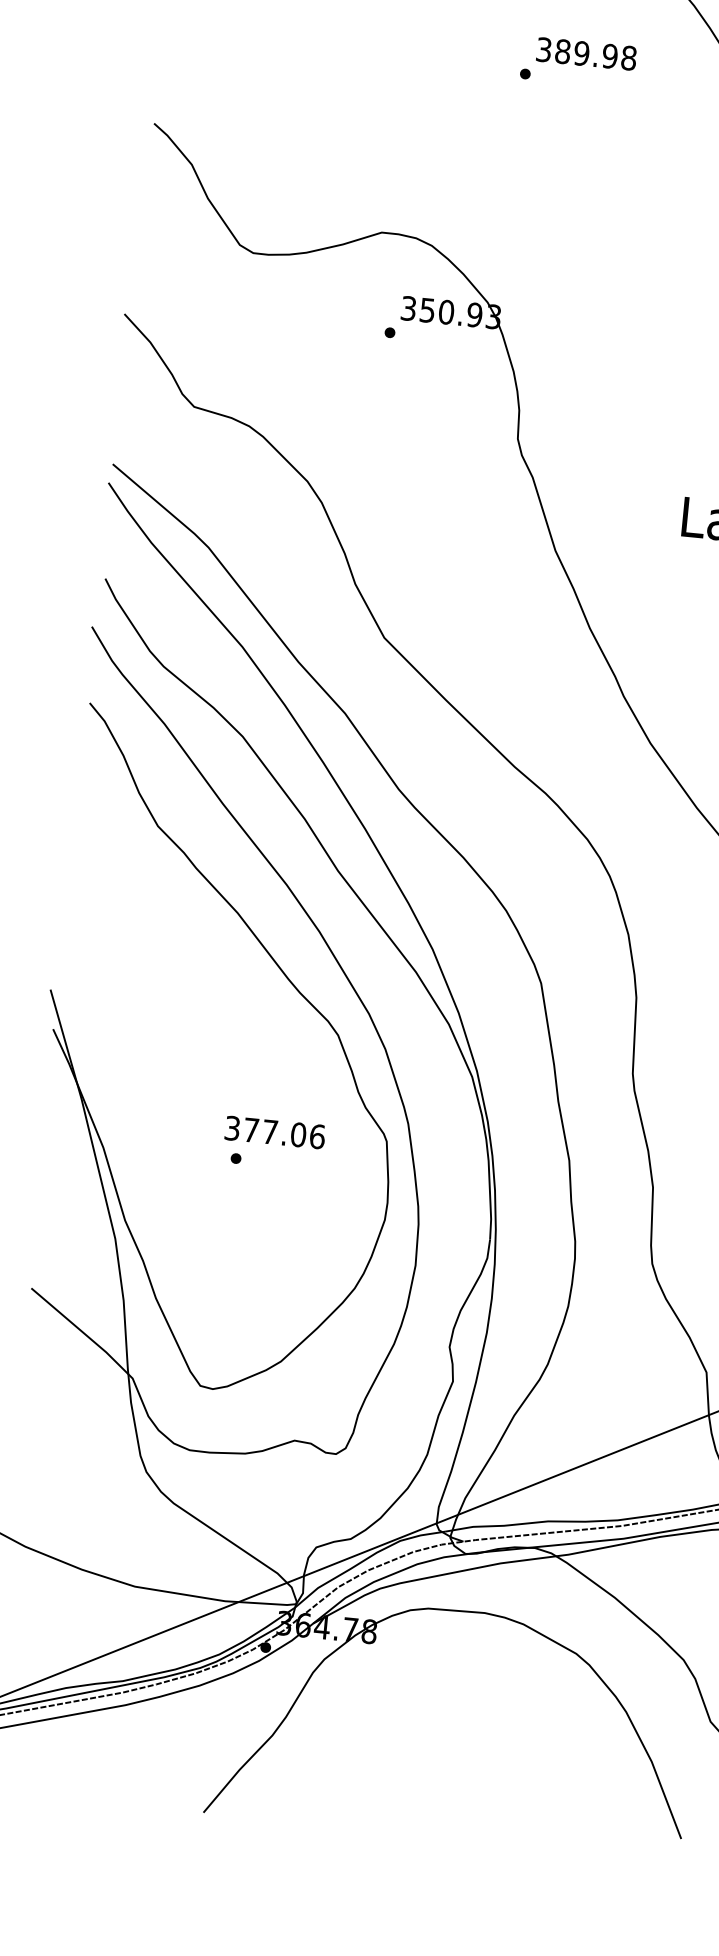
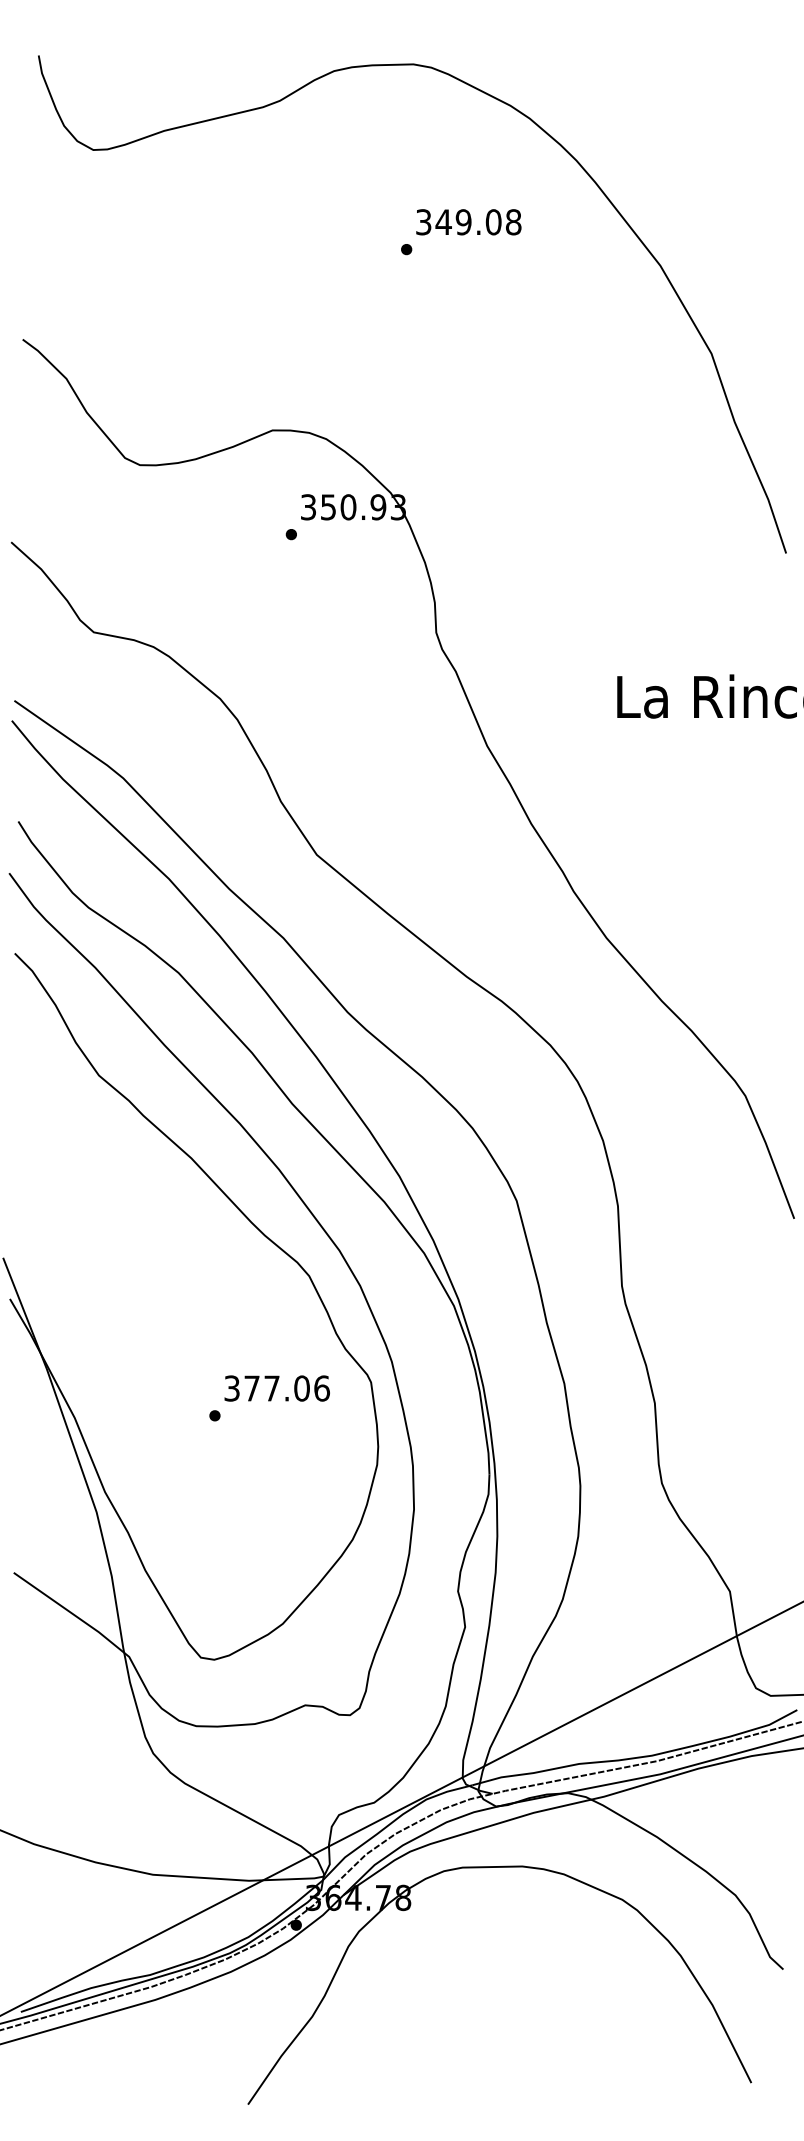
text: (586, 54) -> (468, 222), 389.98 -> 349.08
text: (274, 1132) -> (276, 1388), moved

